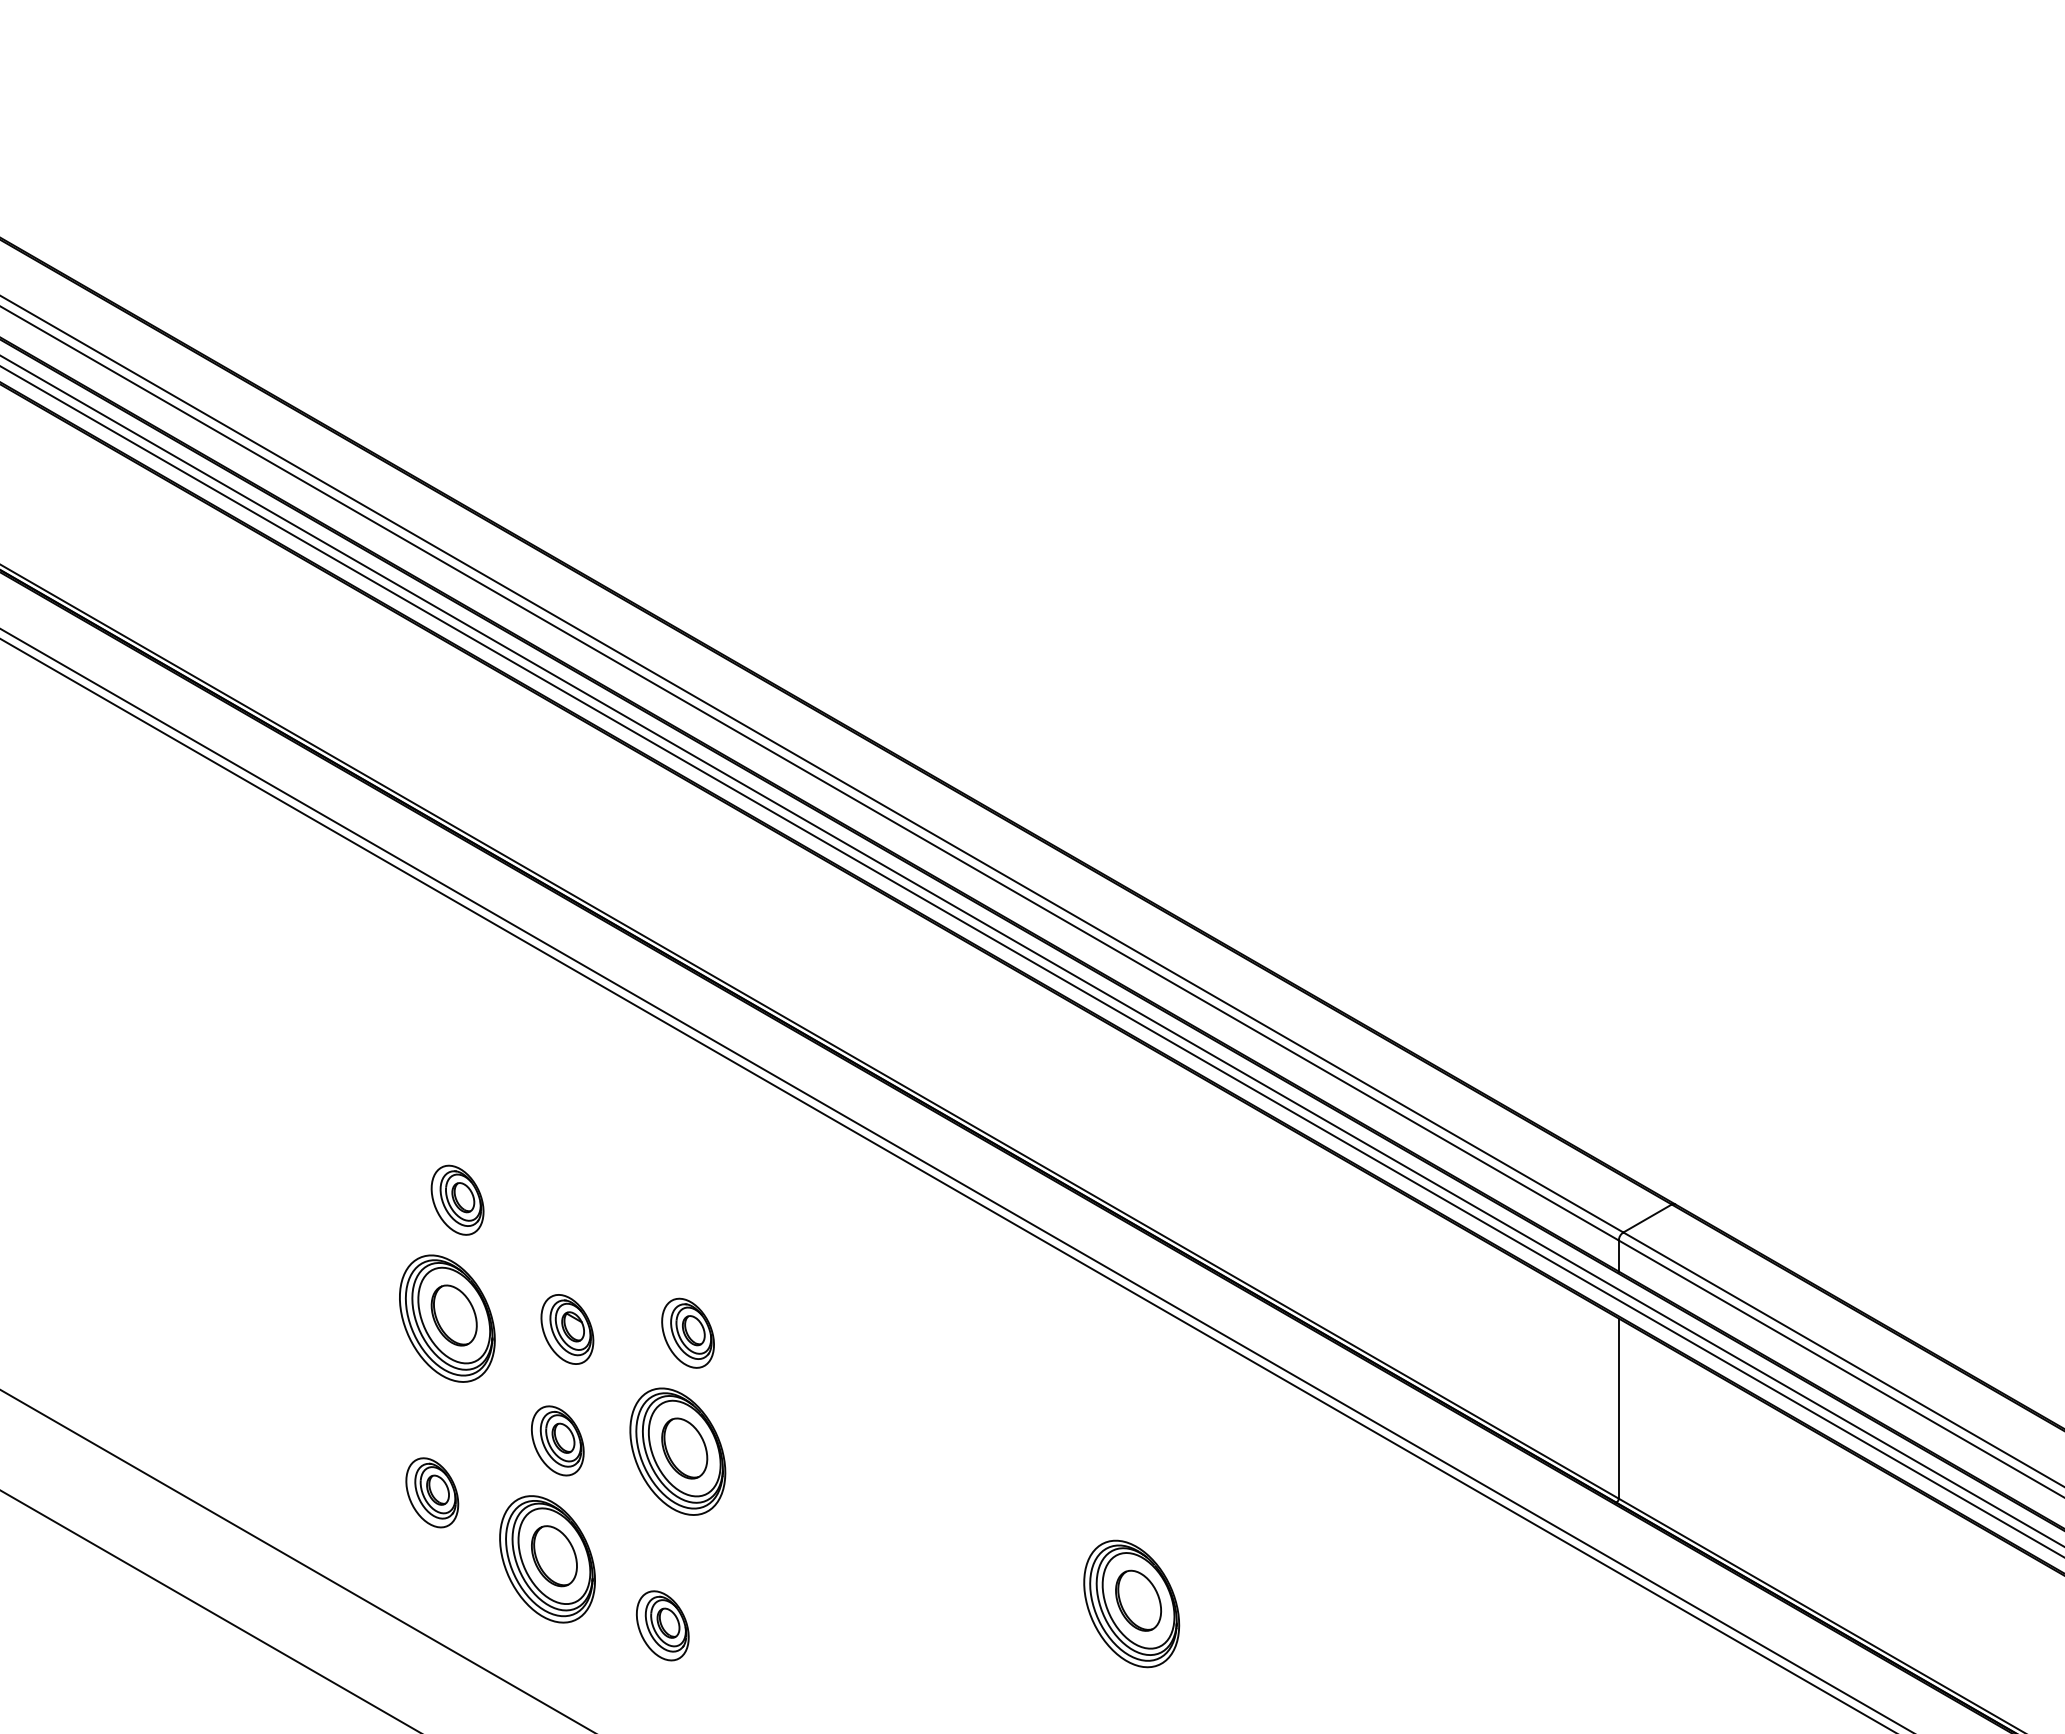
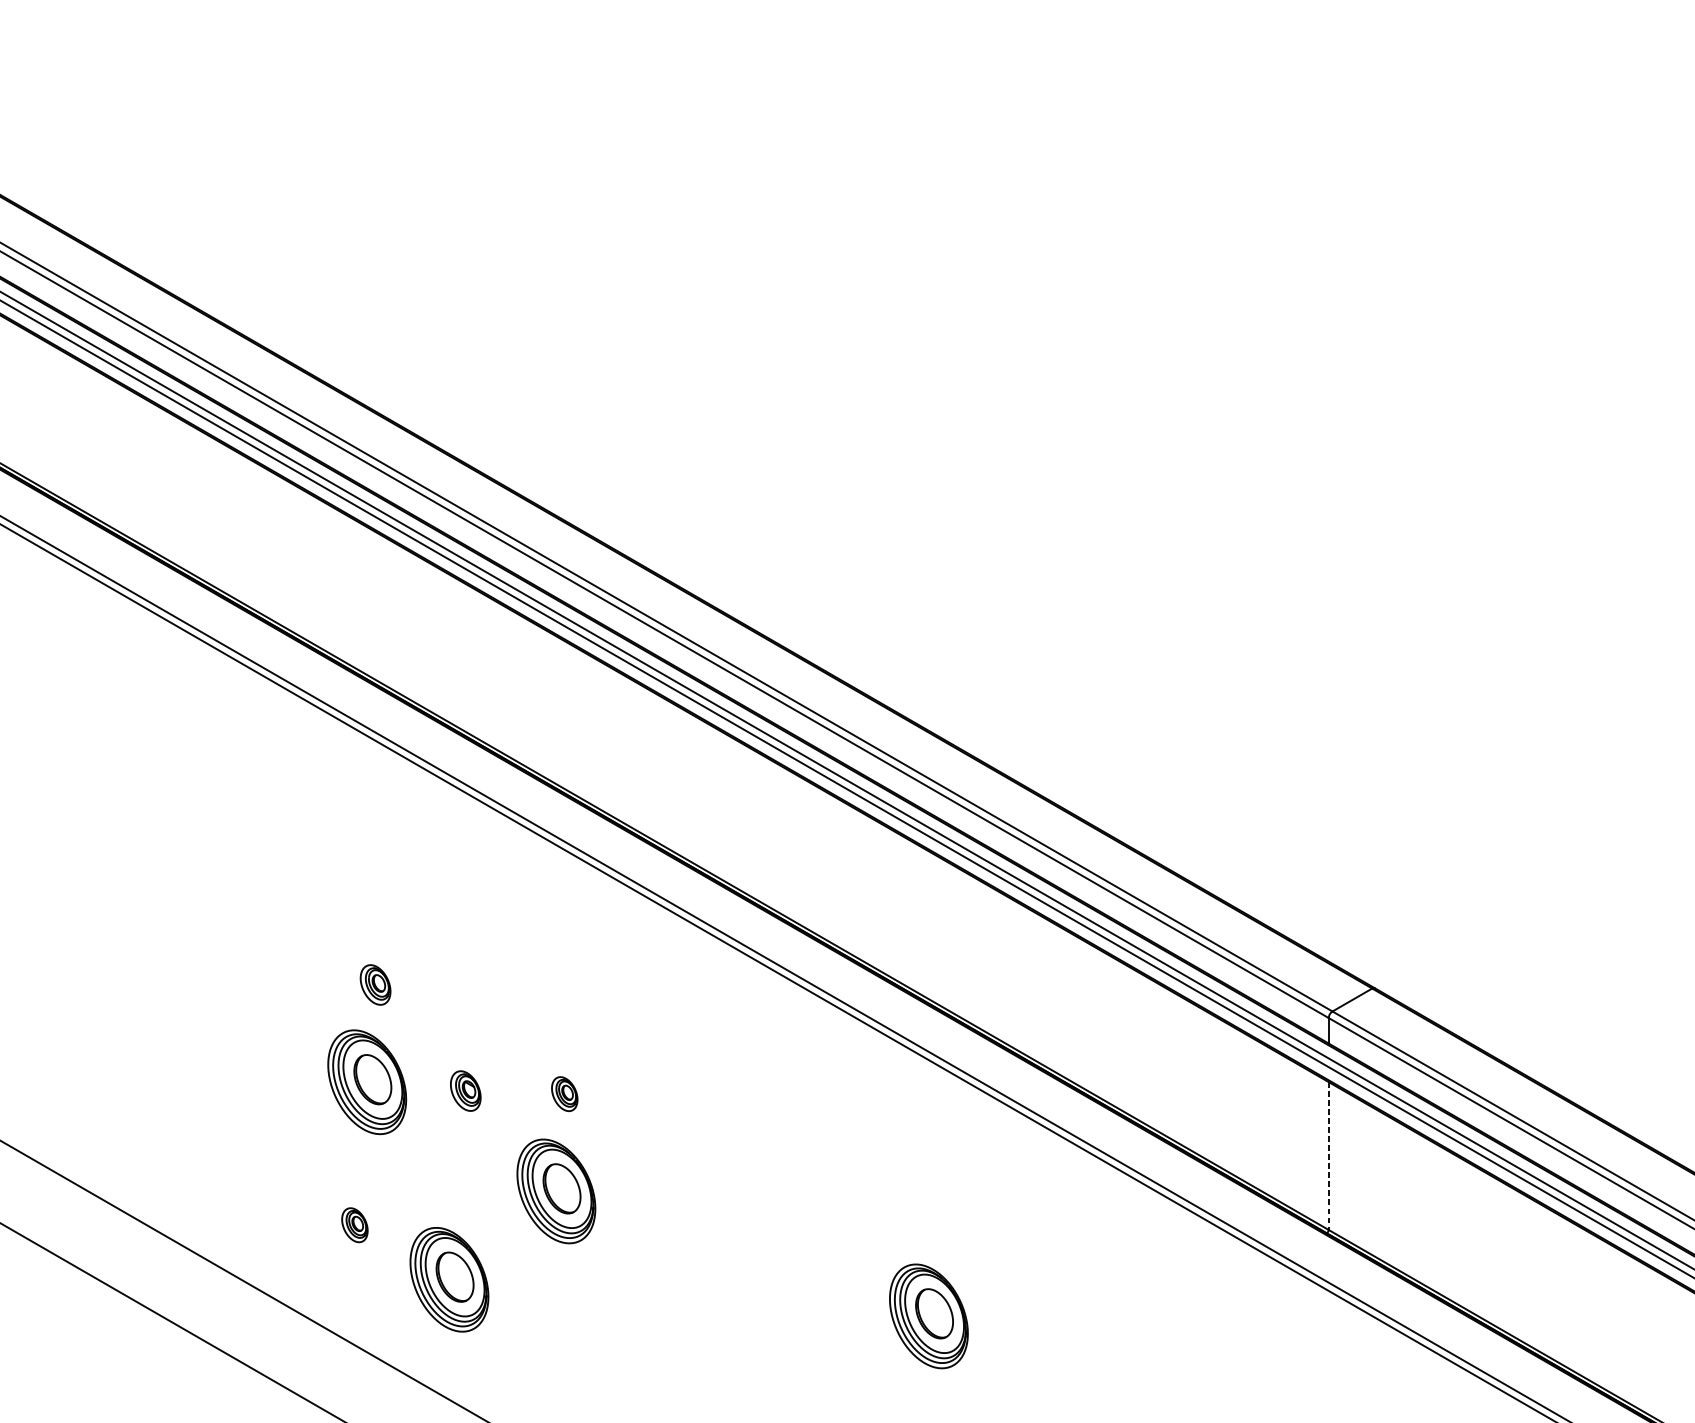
part: (457, 1199) -> (375, 984), size x0.7
part: (567, 1329) -> (465, 1091), size x0.7
part: (687, 1332) -> (564, 1093), size x0.6
line: (1618, 1409) -> (1328, 1156), solid -> dashed
part: (557, 1440) -> (457, 1182), removed
part: (432, 1492) -> (355, 1224), size x0.6
part: (662, 1625) -> (543, 1334), removed

